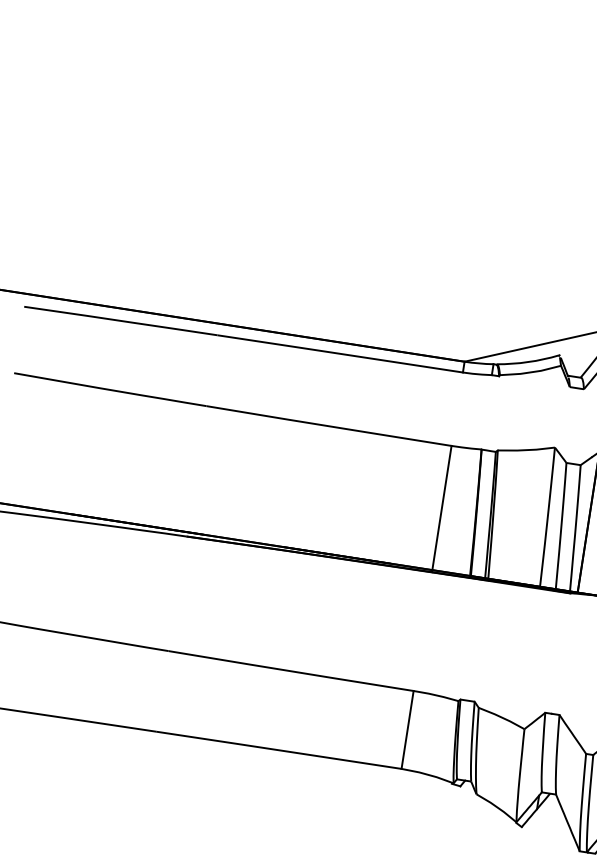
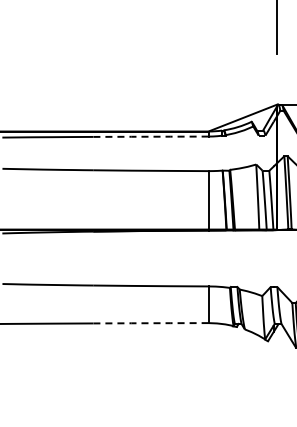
line: (339, 353) -> (150, 136), solid -> dashed
line: (277, 750) -> (150, 323), solid -> dashed

